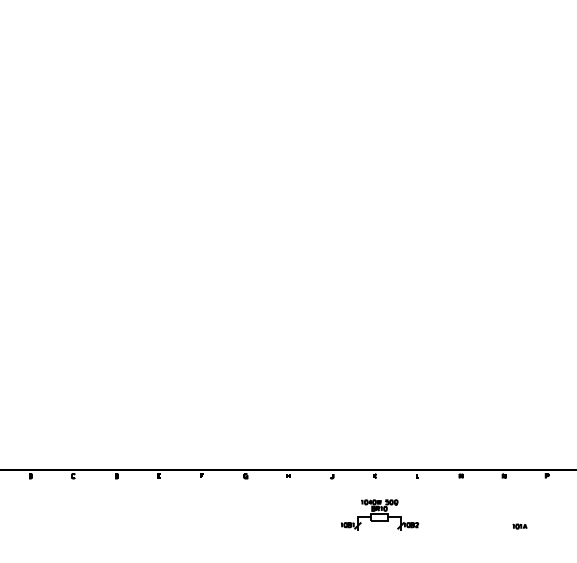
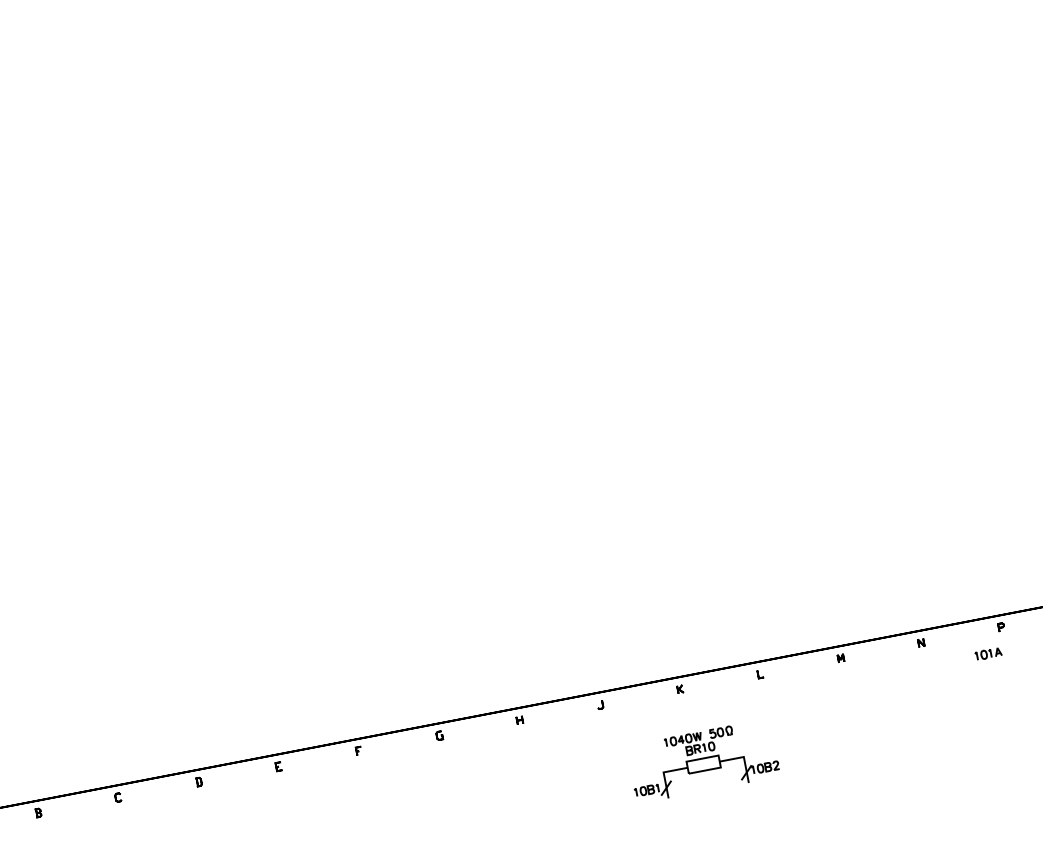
part: (519, 526) -> (987, 654), moved

